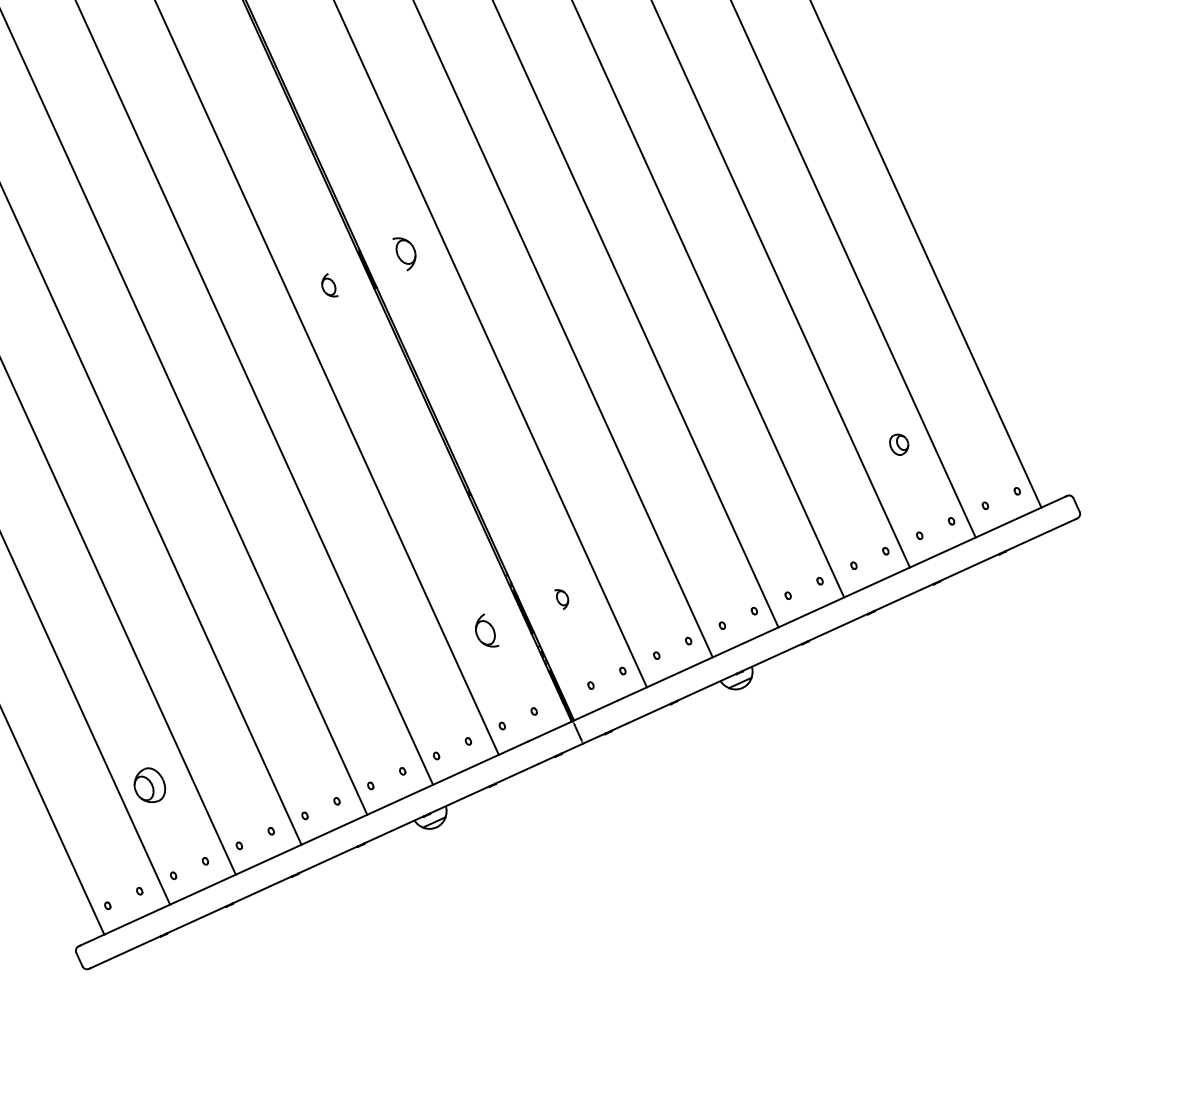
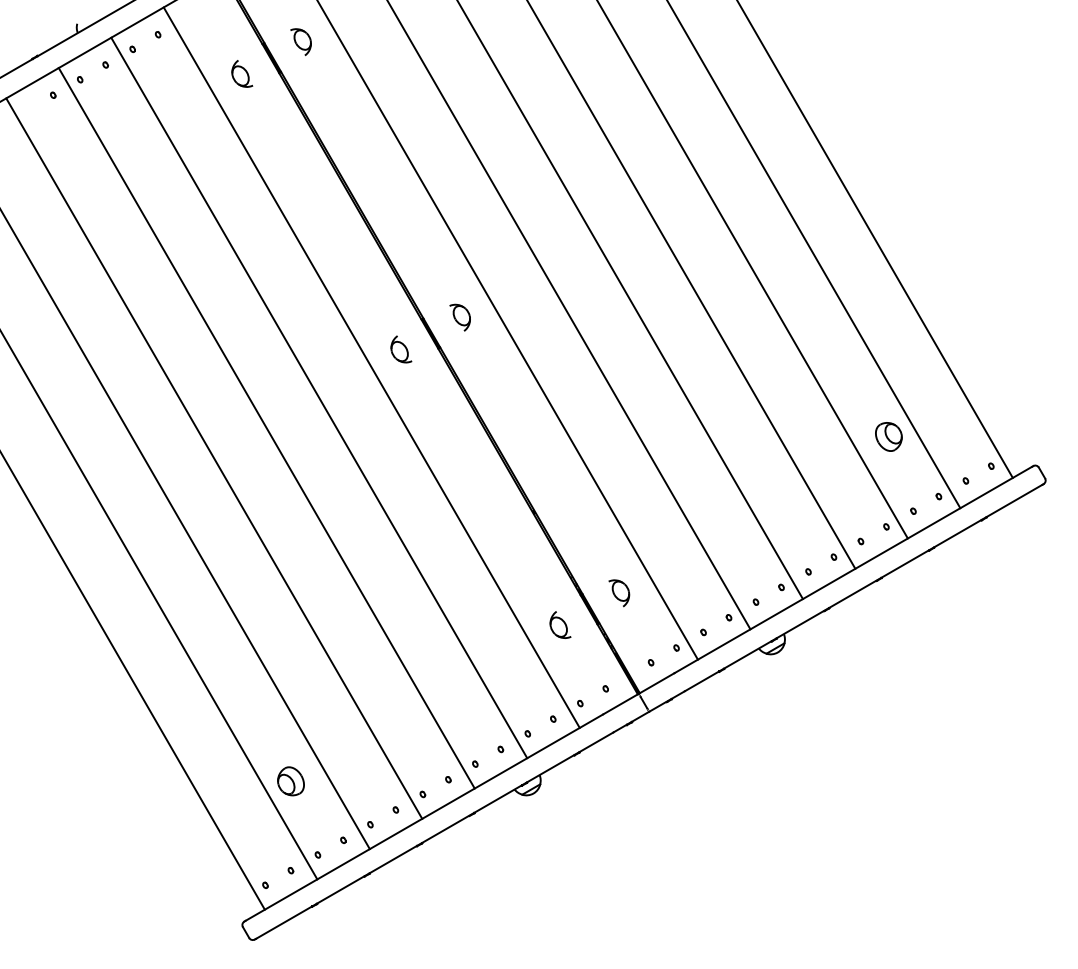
part: (330, 285) -> (401, 349), size x1.43
part: (898, 444) -> (888, 436), size x1.67
part: (561, 599) -> (619, 593), size x1.67

